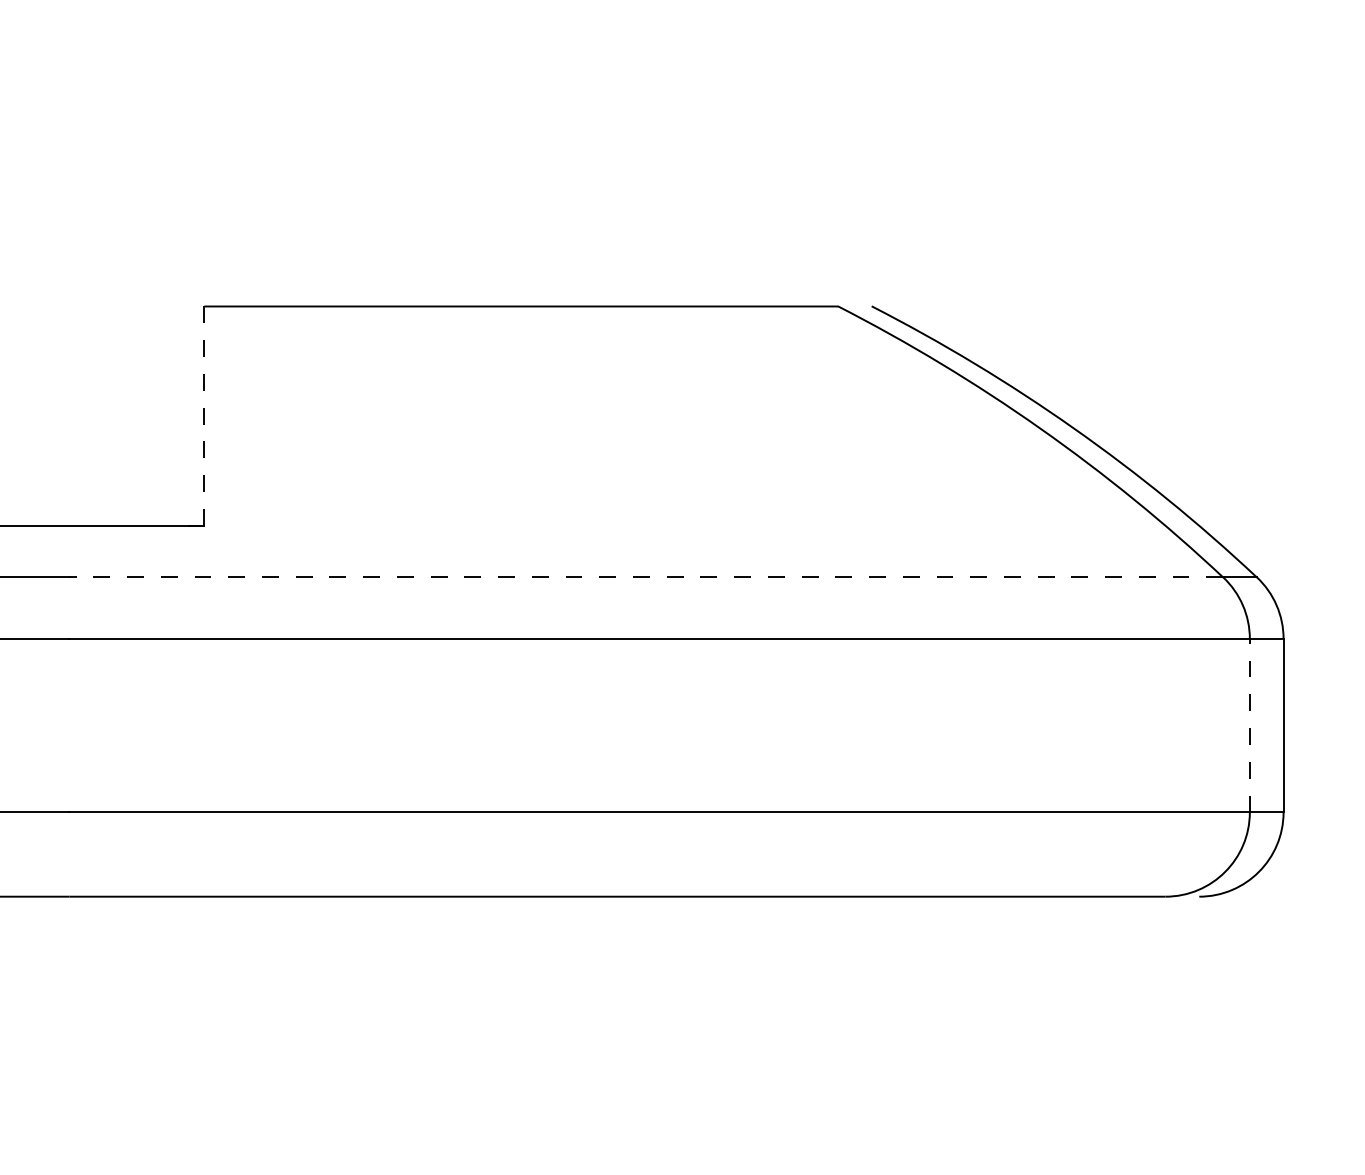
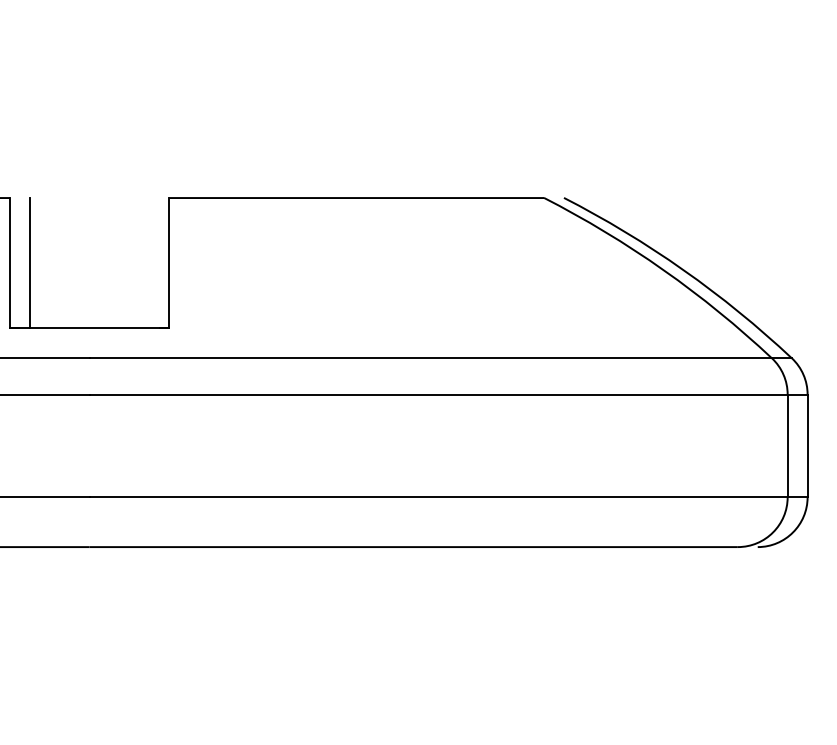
line: (204, 415) -> (169, 262), dashed -> solid
line: (645, 577) -> (430, 358), dashed -> solid
line: (1249, 724) -> (787, 445), dashed -> solid

